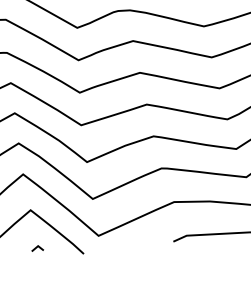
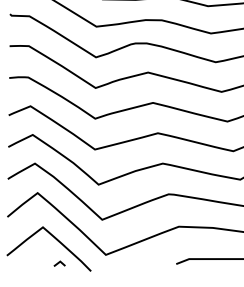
line: (37, 248) -> (59, 263), moved

